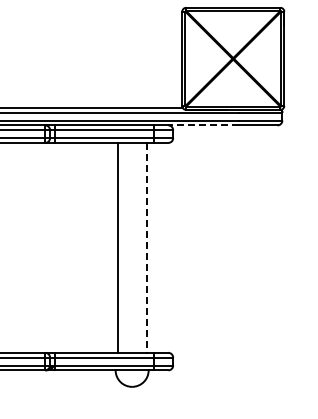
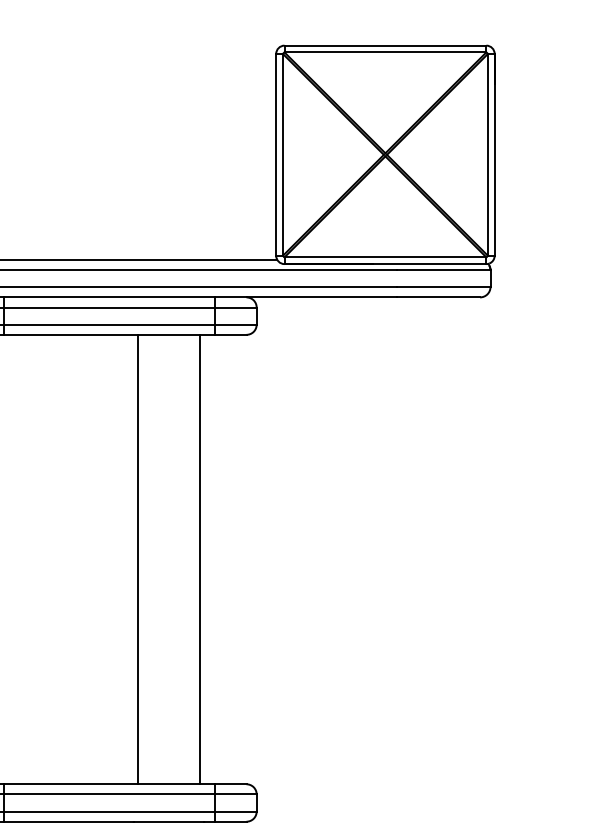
line: (203, 125) -> (321, 297), dashed -> solid
line: (146, 247) -> (199, 558), dashed -> solid

